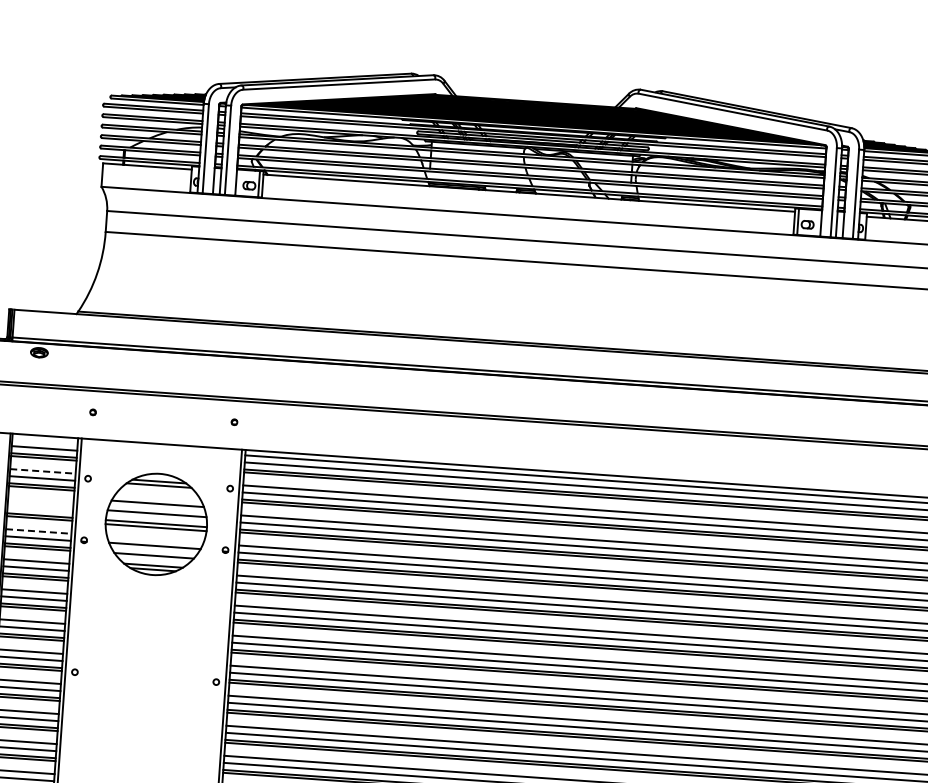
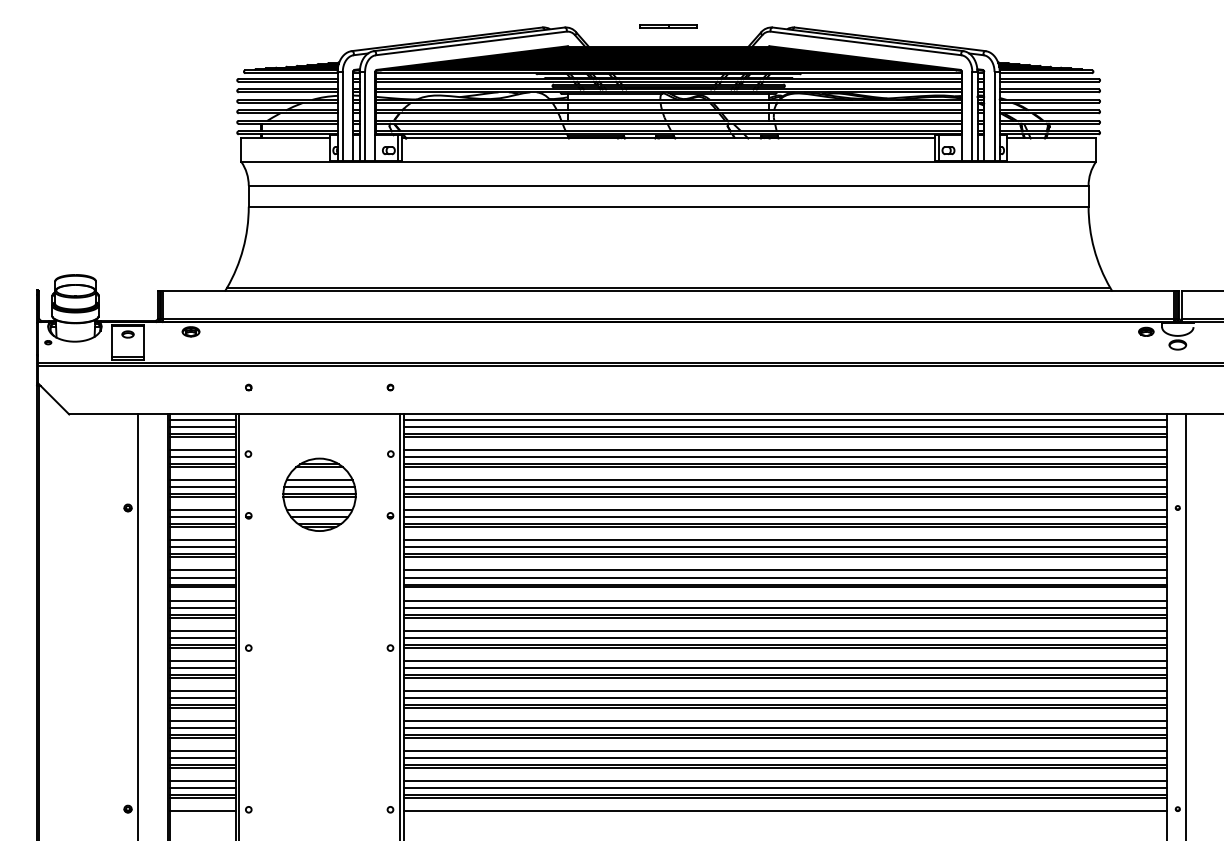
line: (537, 81) -> (668, 26), added
line: (44, 440) -> (202, 419), added
line: (42, 470) -> (202, 449), dashed -> solid
line: (40, 501) -> (202, 480), added
line: (39, 508) -> (202, 487), added
part: (156, 523) -> (319, 494), size x0.71
line: (38, 531) -> (202, 510), dashed -> solid

